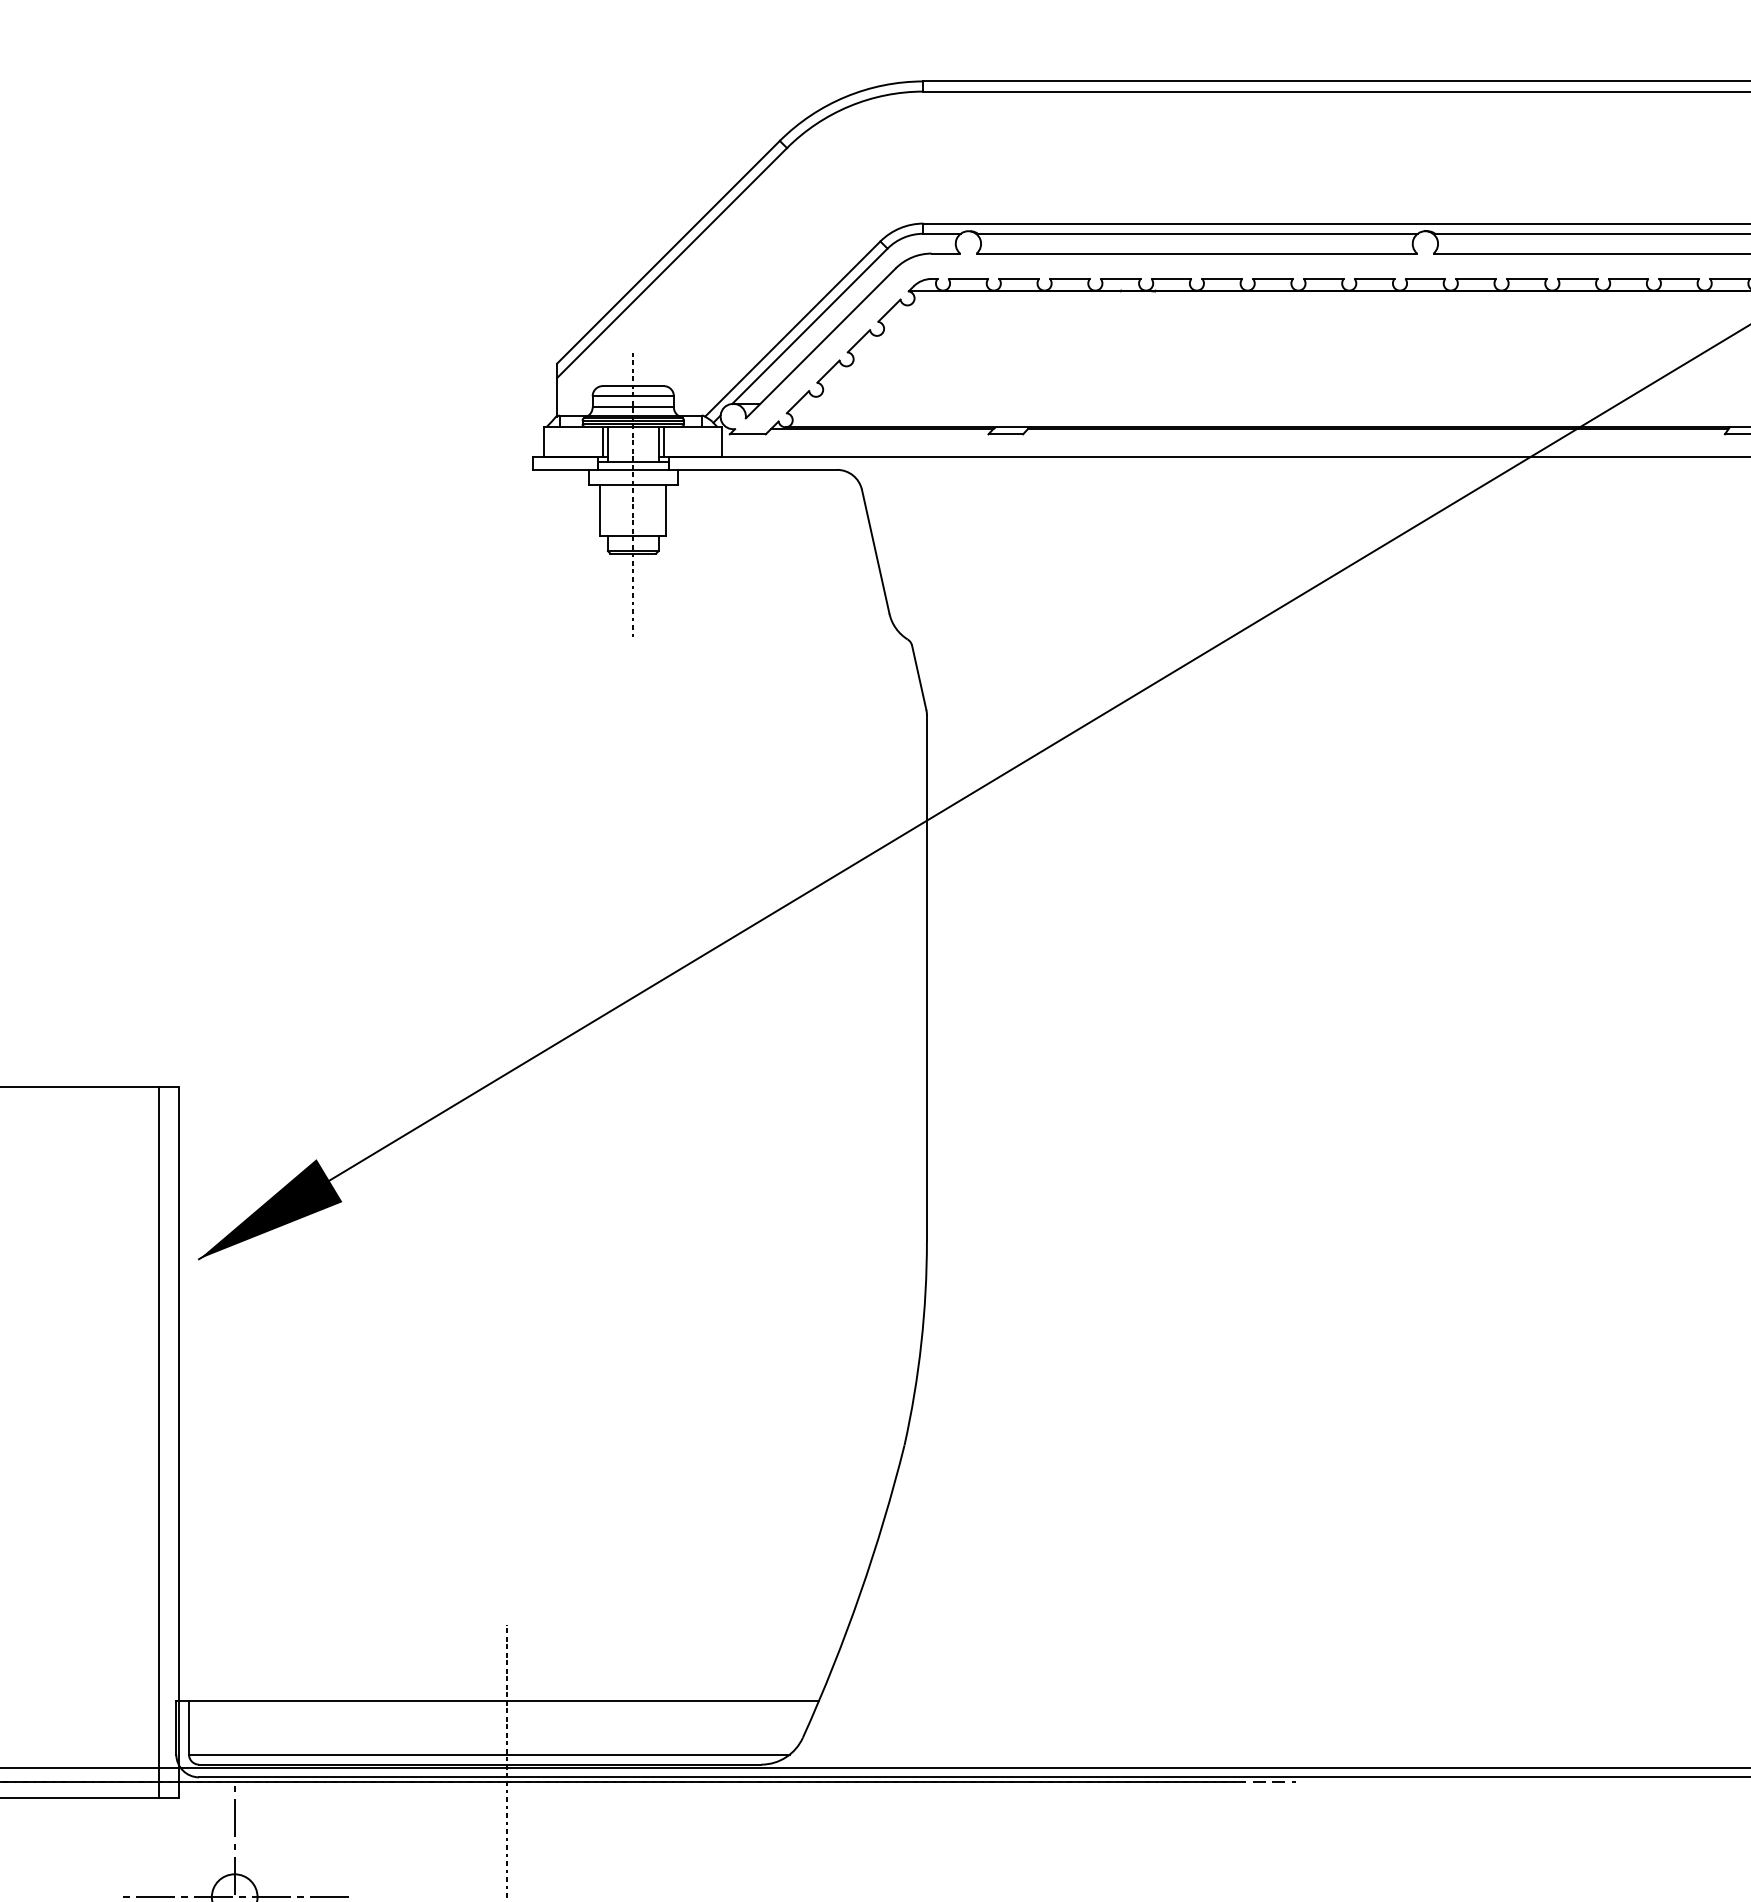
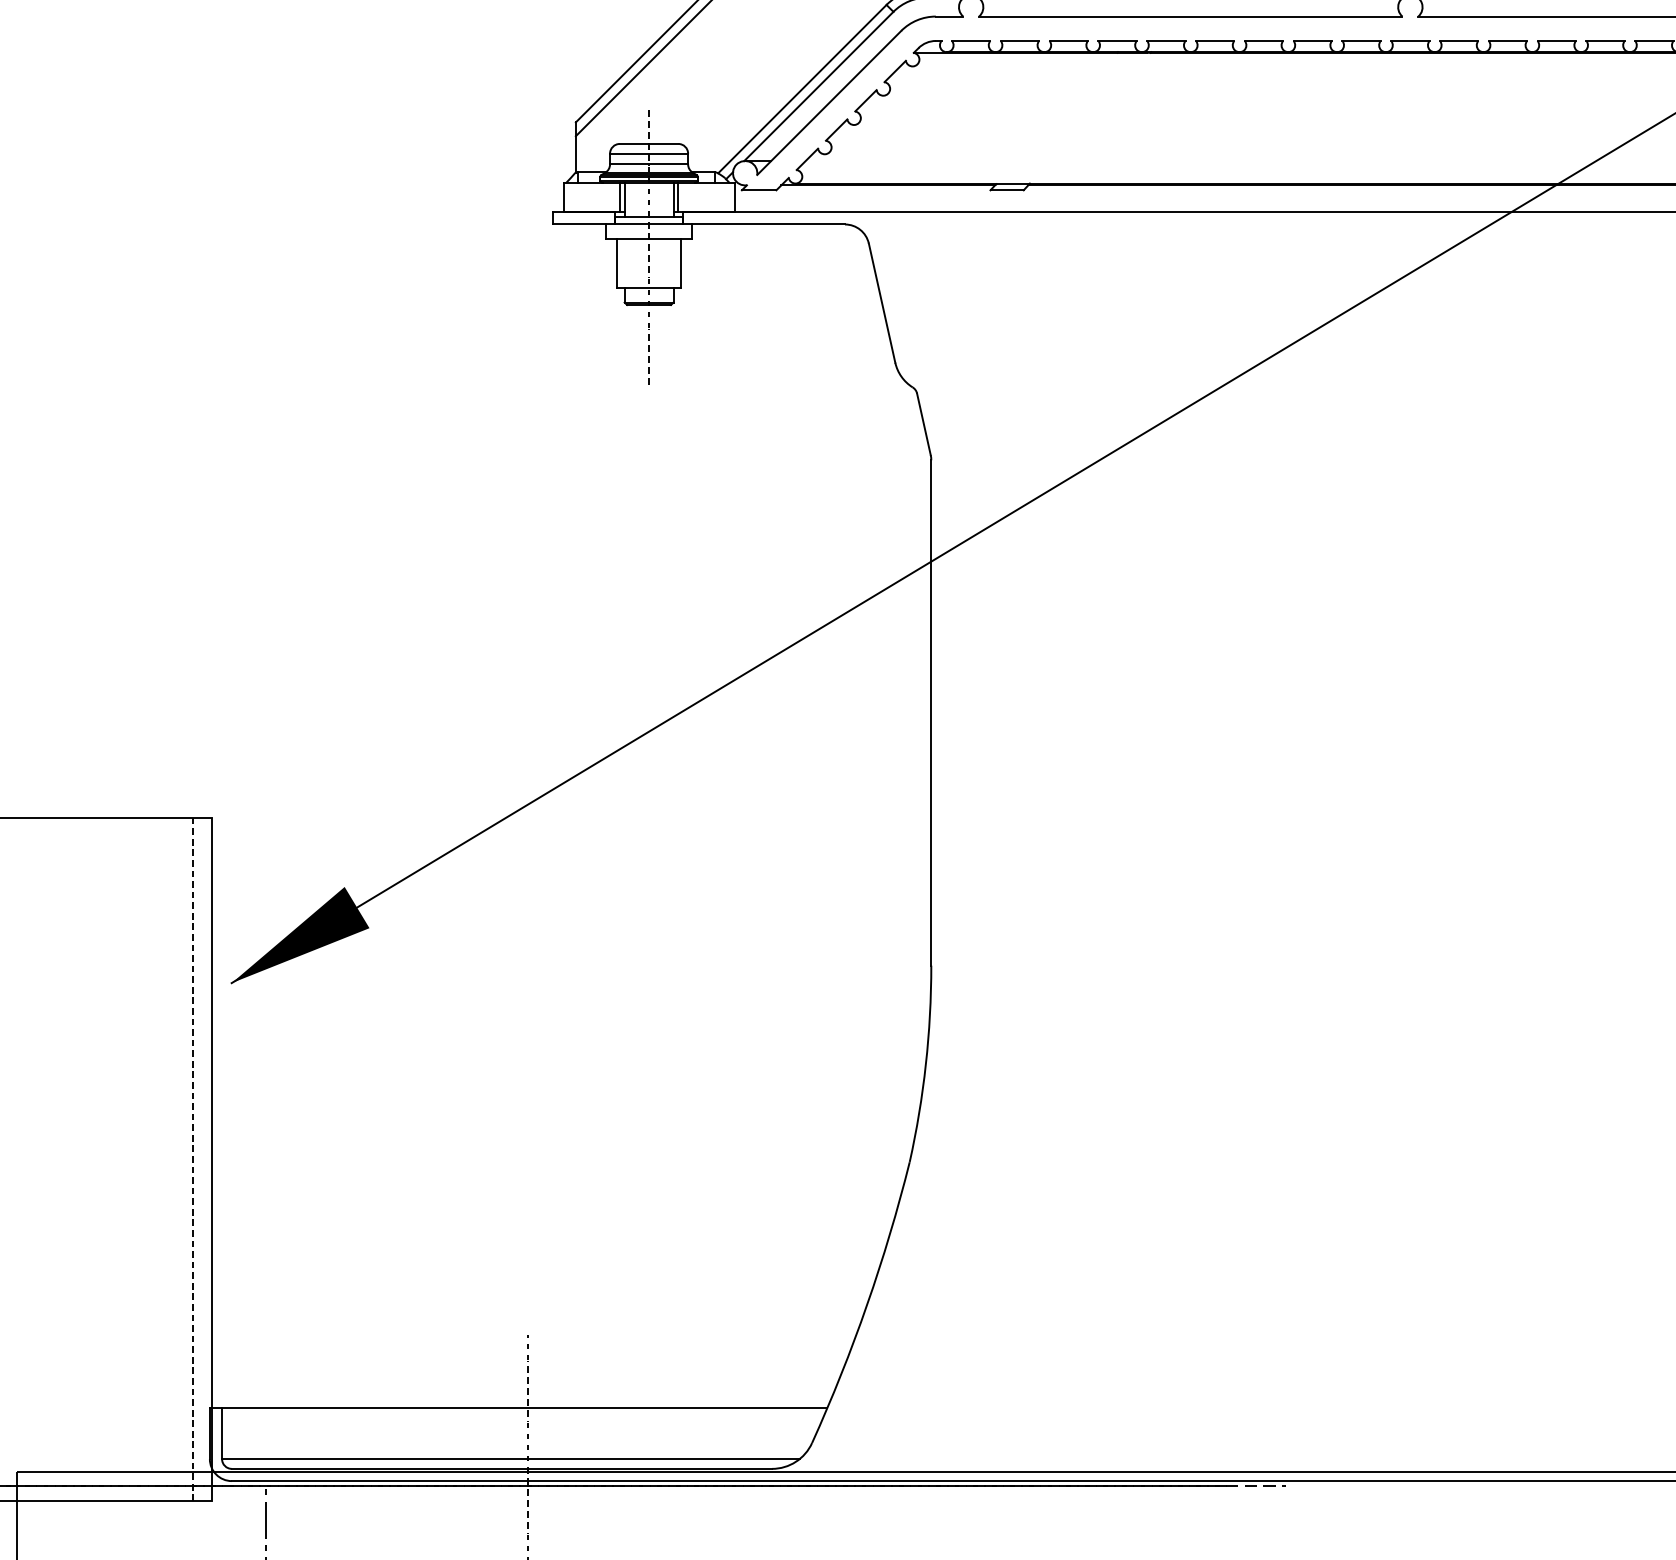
line: (158, 1442) -> (192, 1159), solid -> dashed

